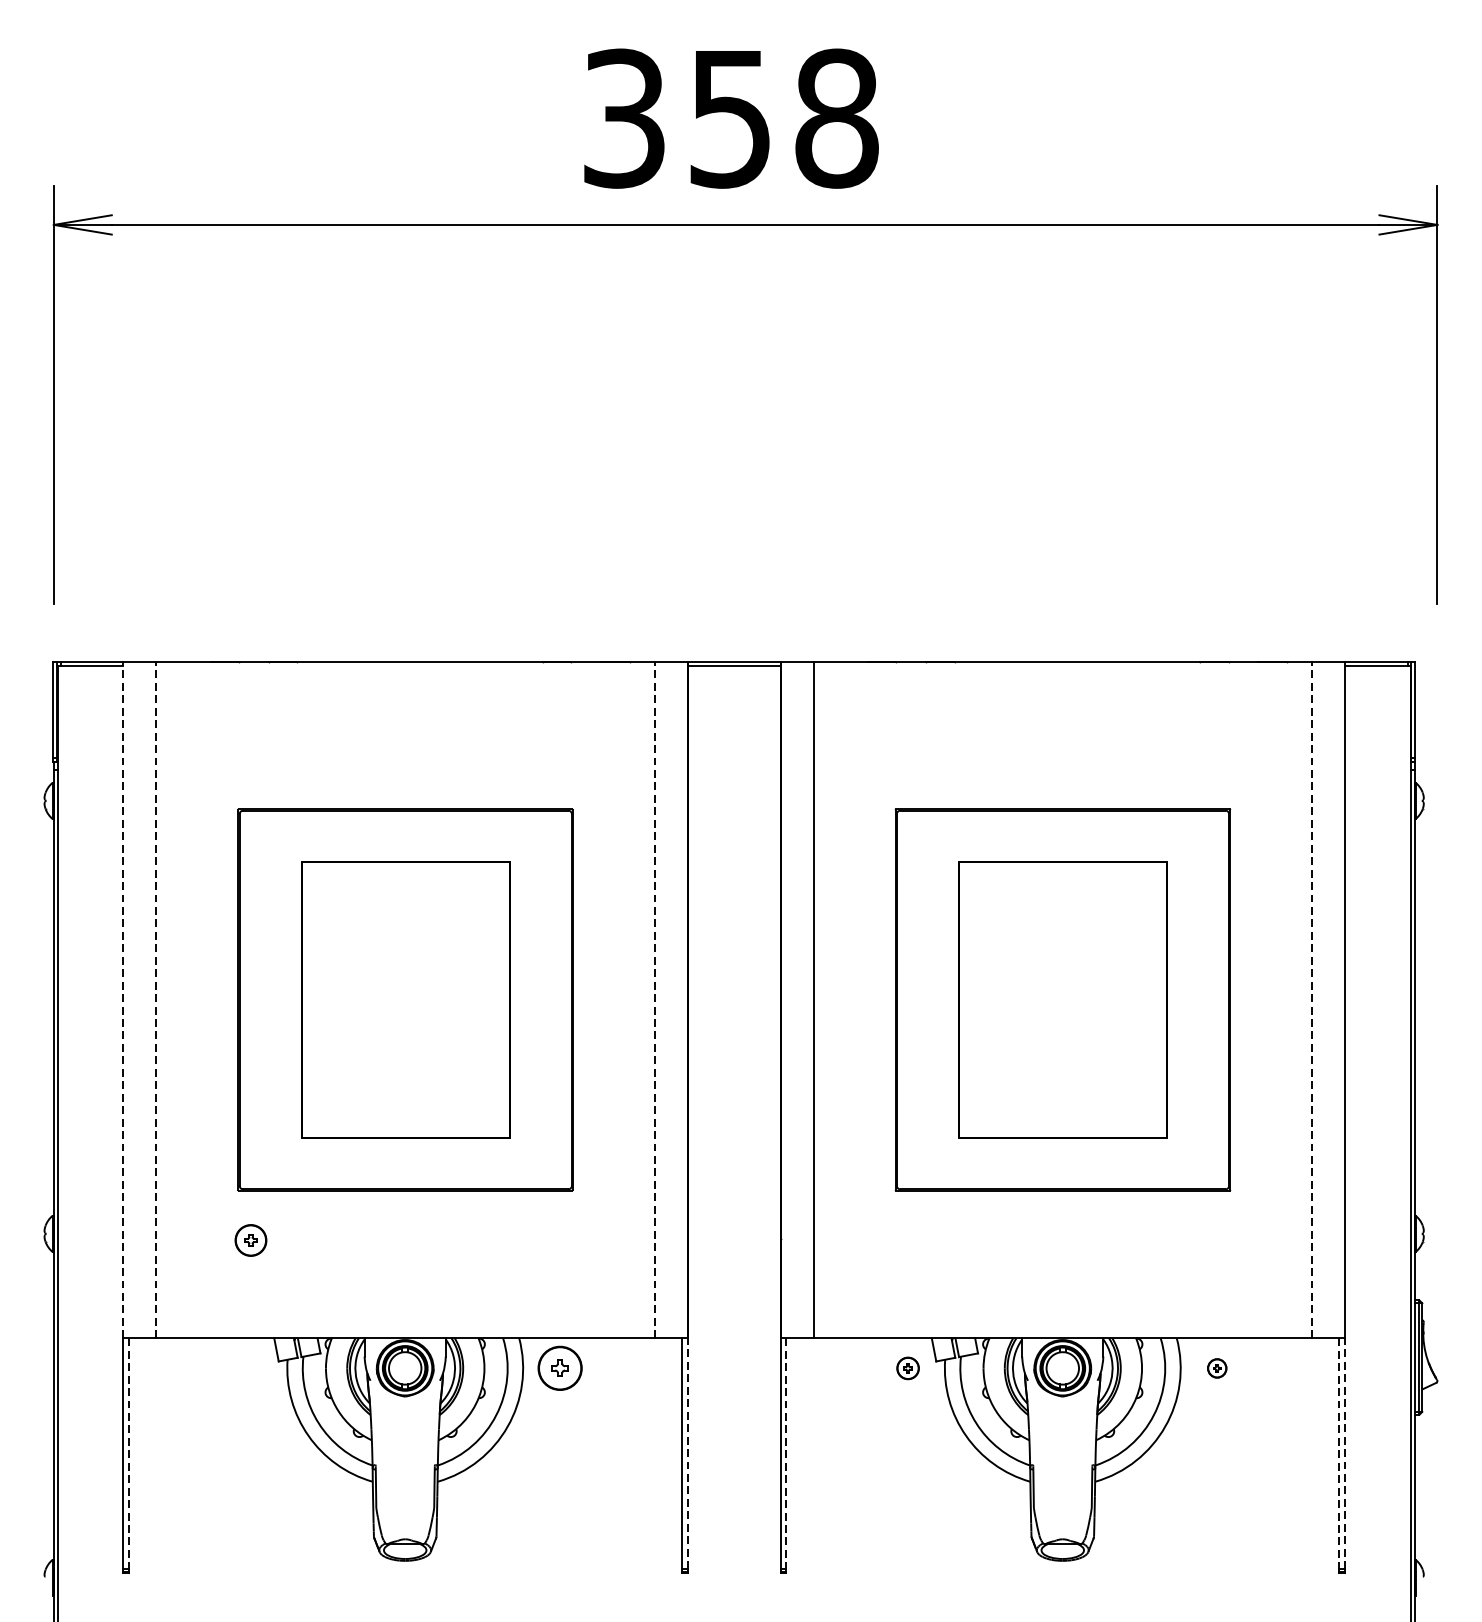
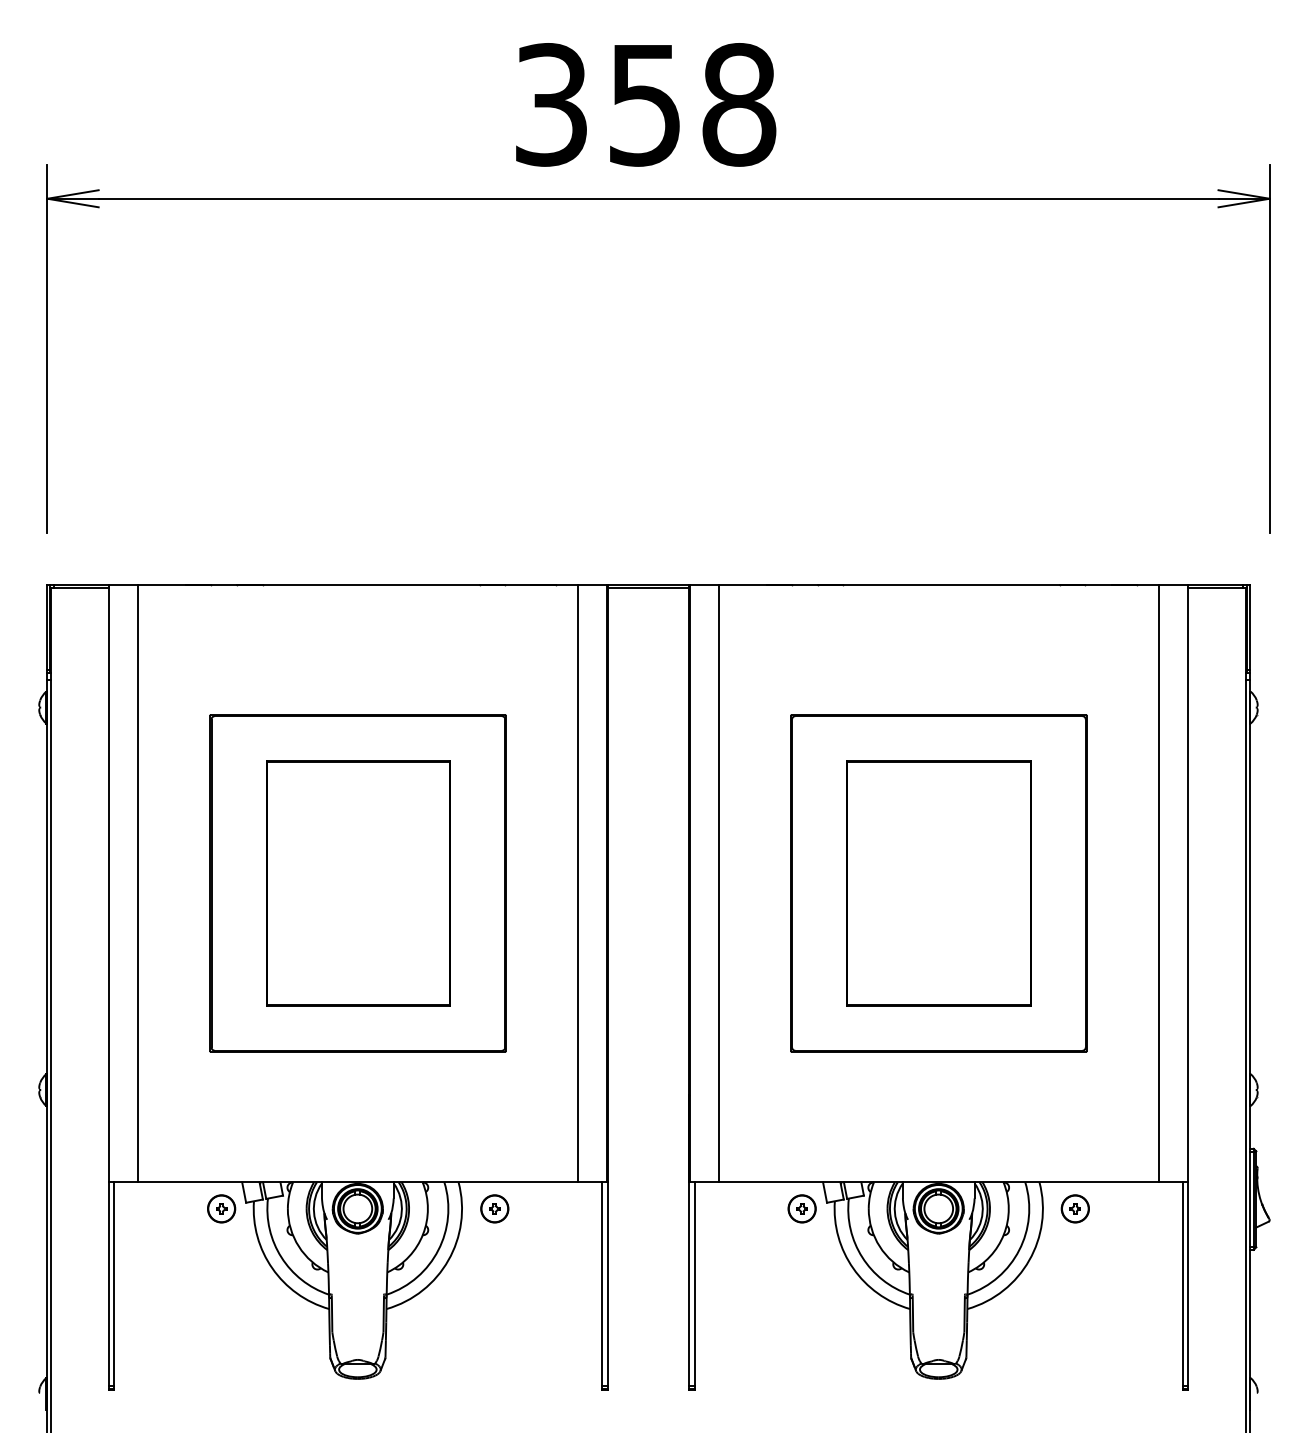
line: (122, 1000) -> (108, 883), dashed -> solid
line: (155, 1000) -> (137, 883), dashed -> solid
line: (654, 1000) -> (578, 883), dashed -> solid
line: (1312, 1000) -> (1159, 883), dashed -> solid
part: (250, 1240) -> (221, 1208), moved
part: (559, 1367) -> (494, 1208), size x0.71
part: (907, 1367) -> (801, 1208), size x1.43
part: (1216, 1367) -> (1074, 1208), size x1.67
line: (129, 1453) -> (114, 1284), dashed -> solid
line: (687, 1453) -> (607, 1284), dashed -> solid
line: (786, 1453) -> (694, 1284), dashed -> solid
line: (1338, 1453) -> (1182, 1284), dashed -> solid
line: (1345, 1453) -> (1188, 1284), dashed -> solid

